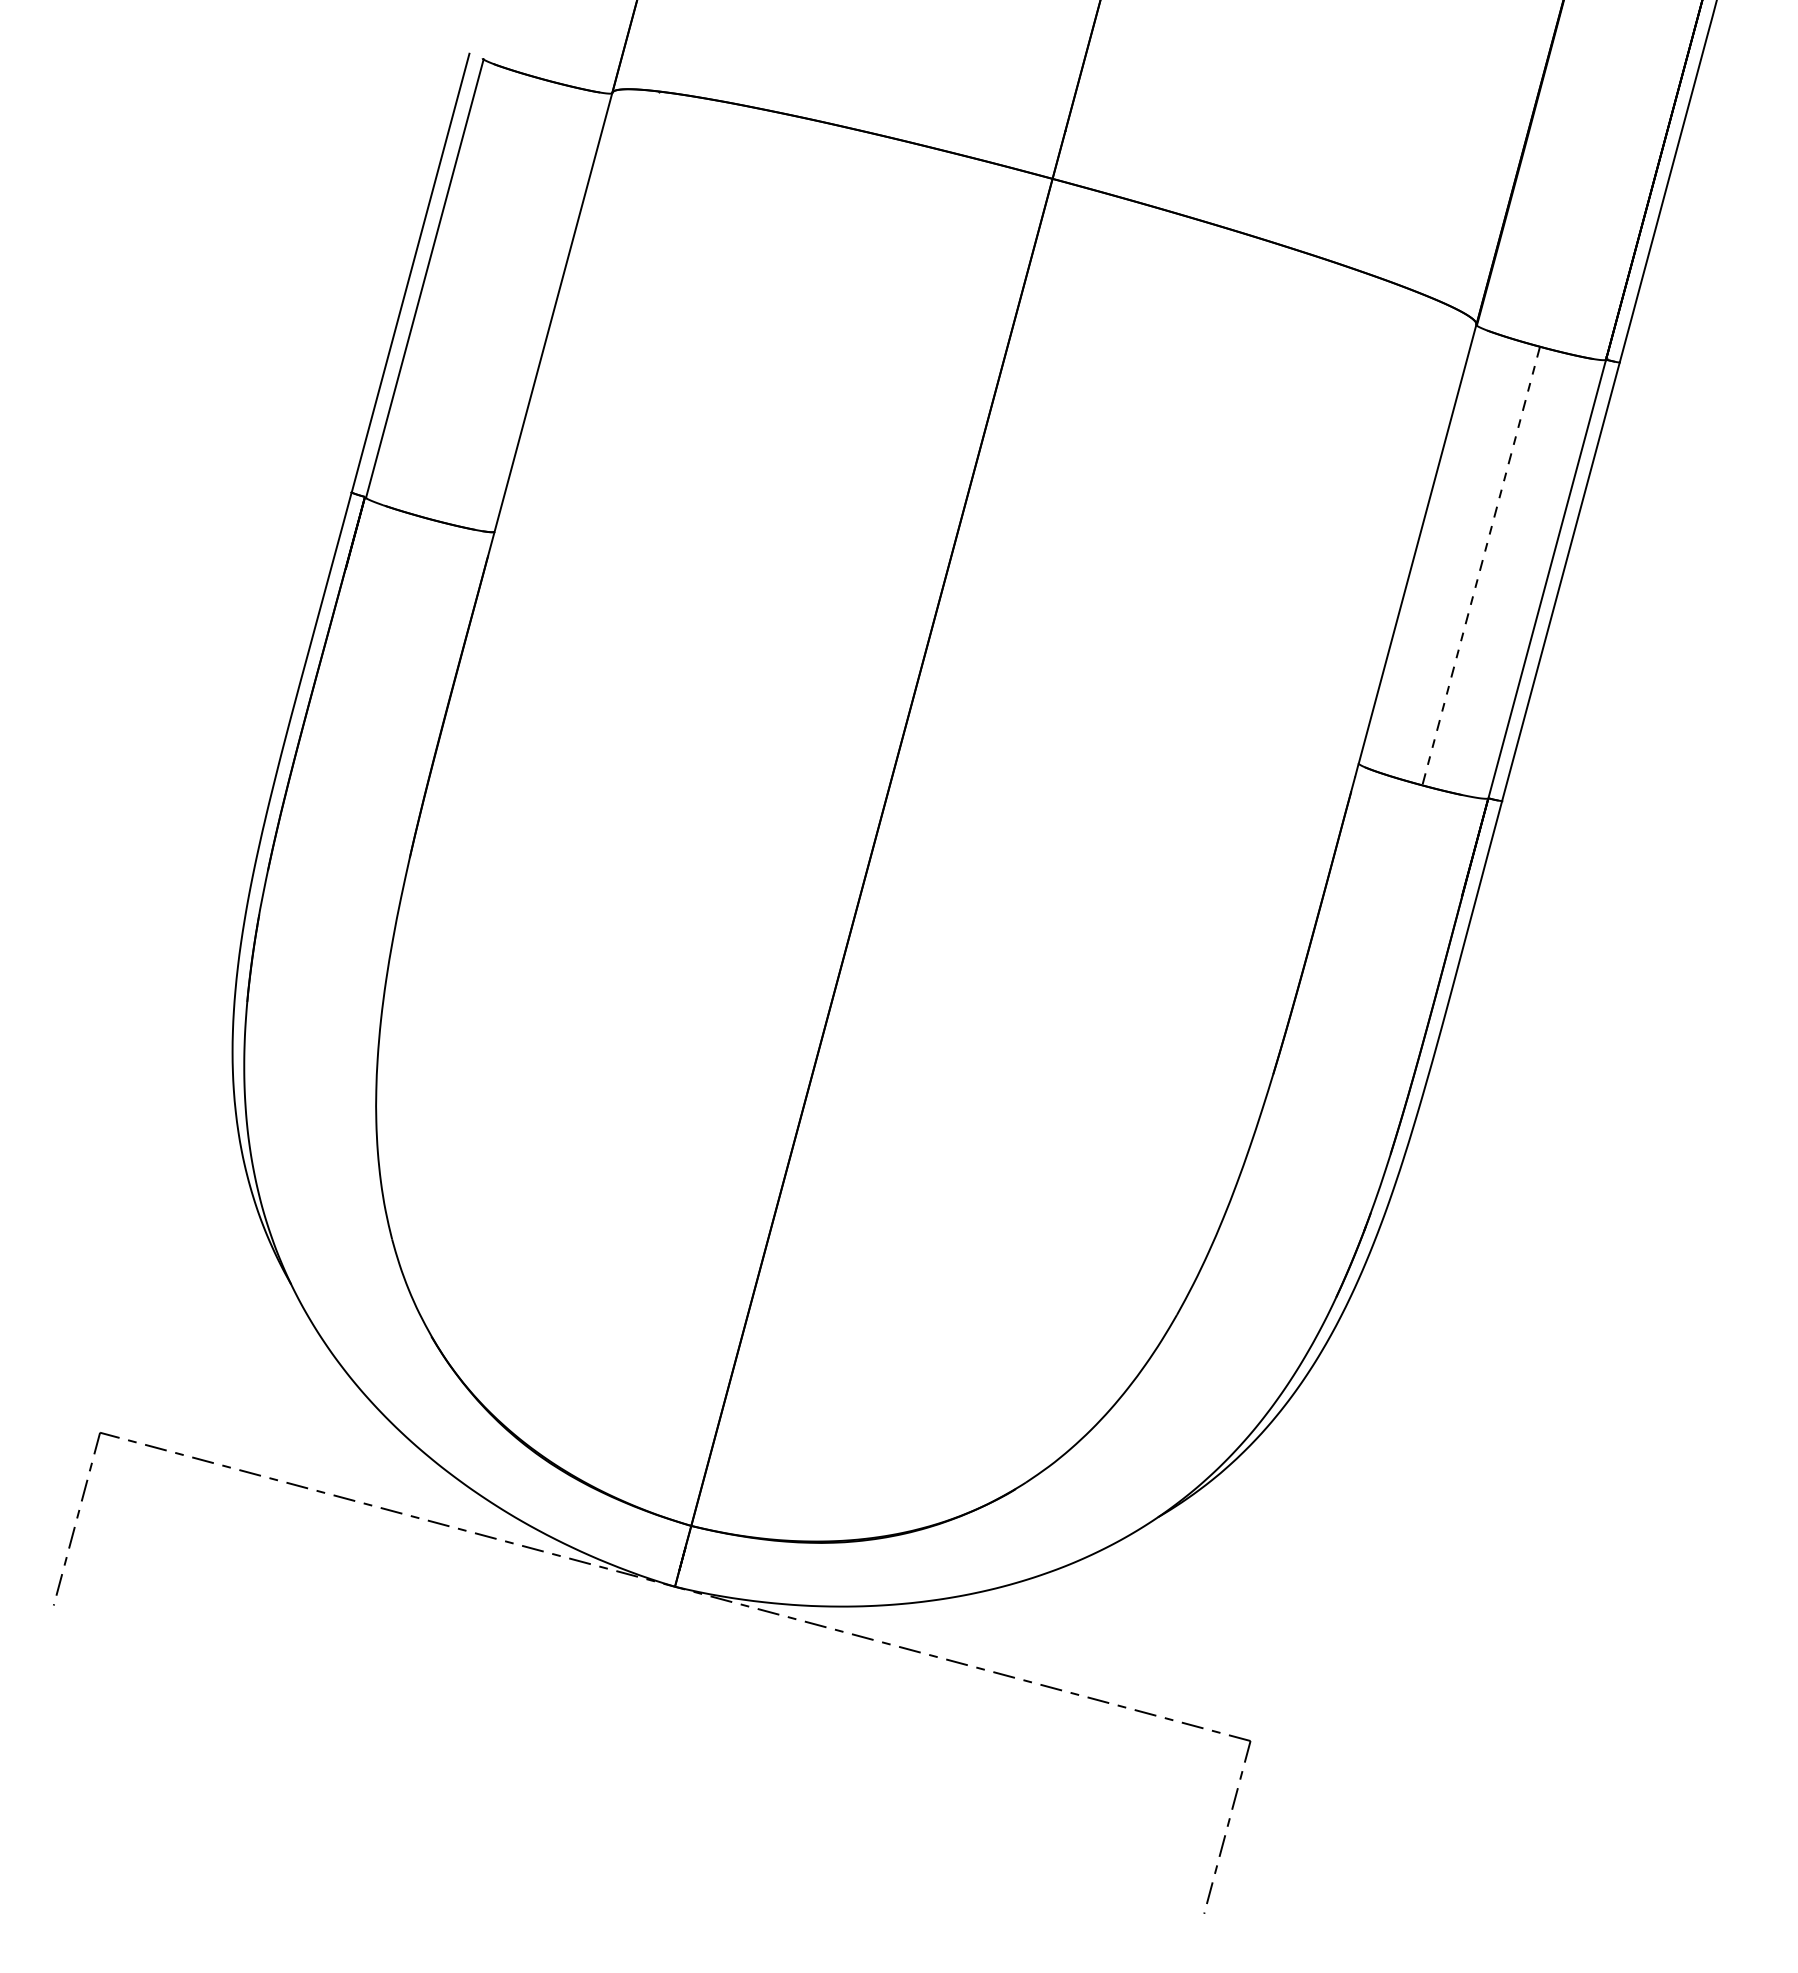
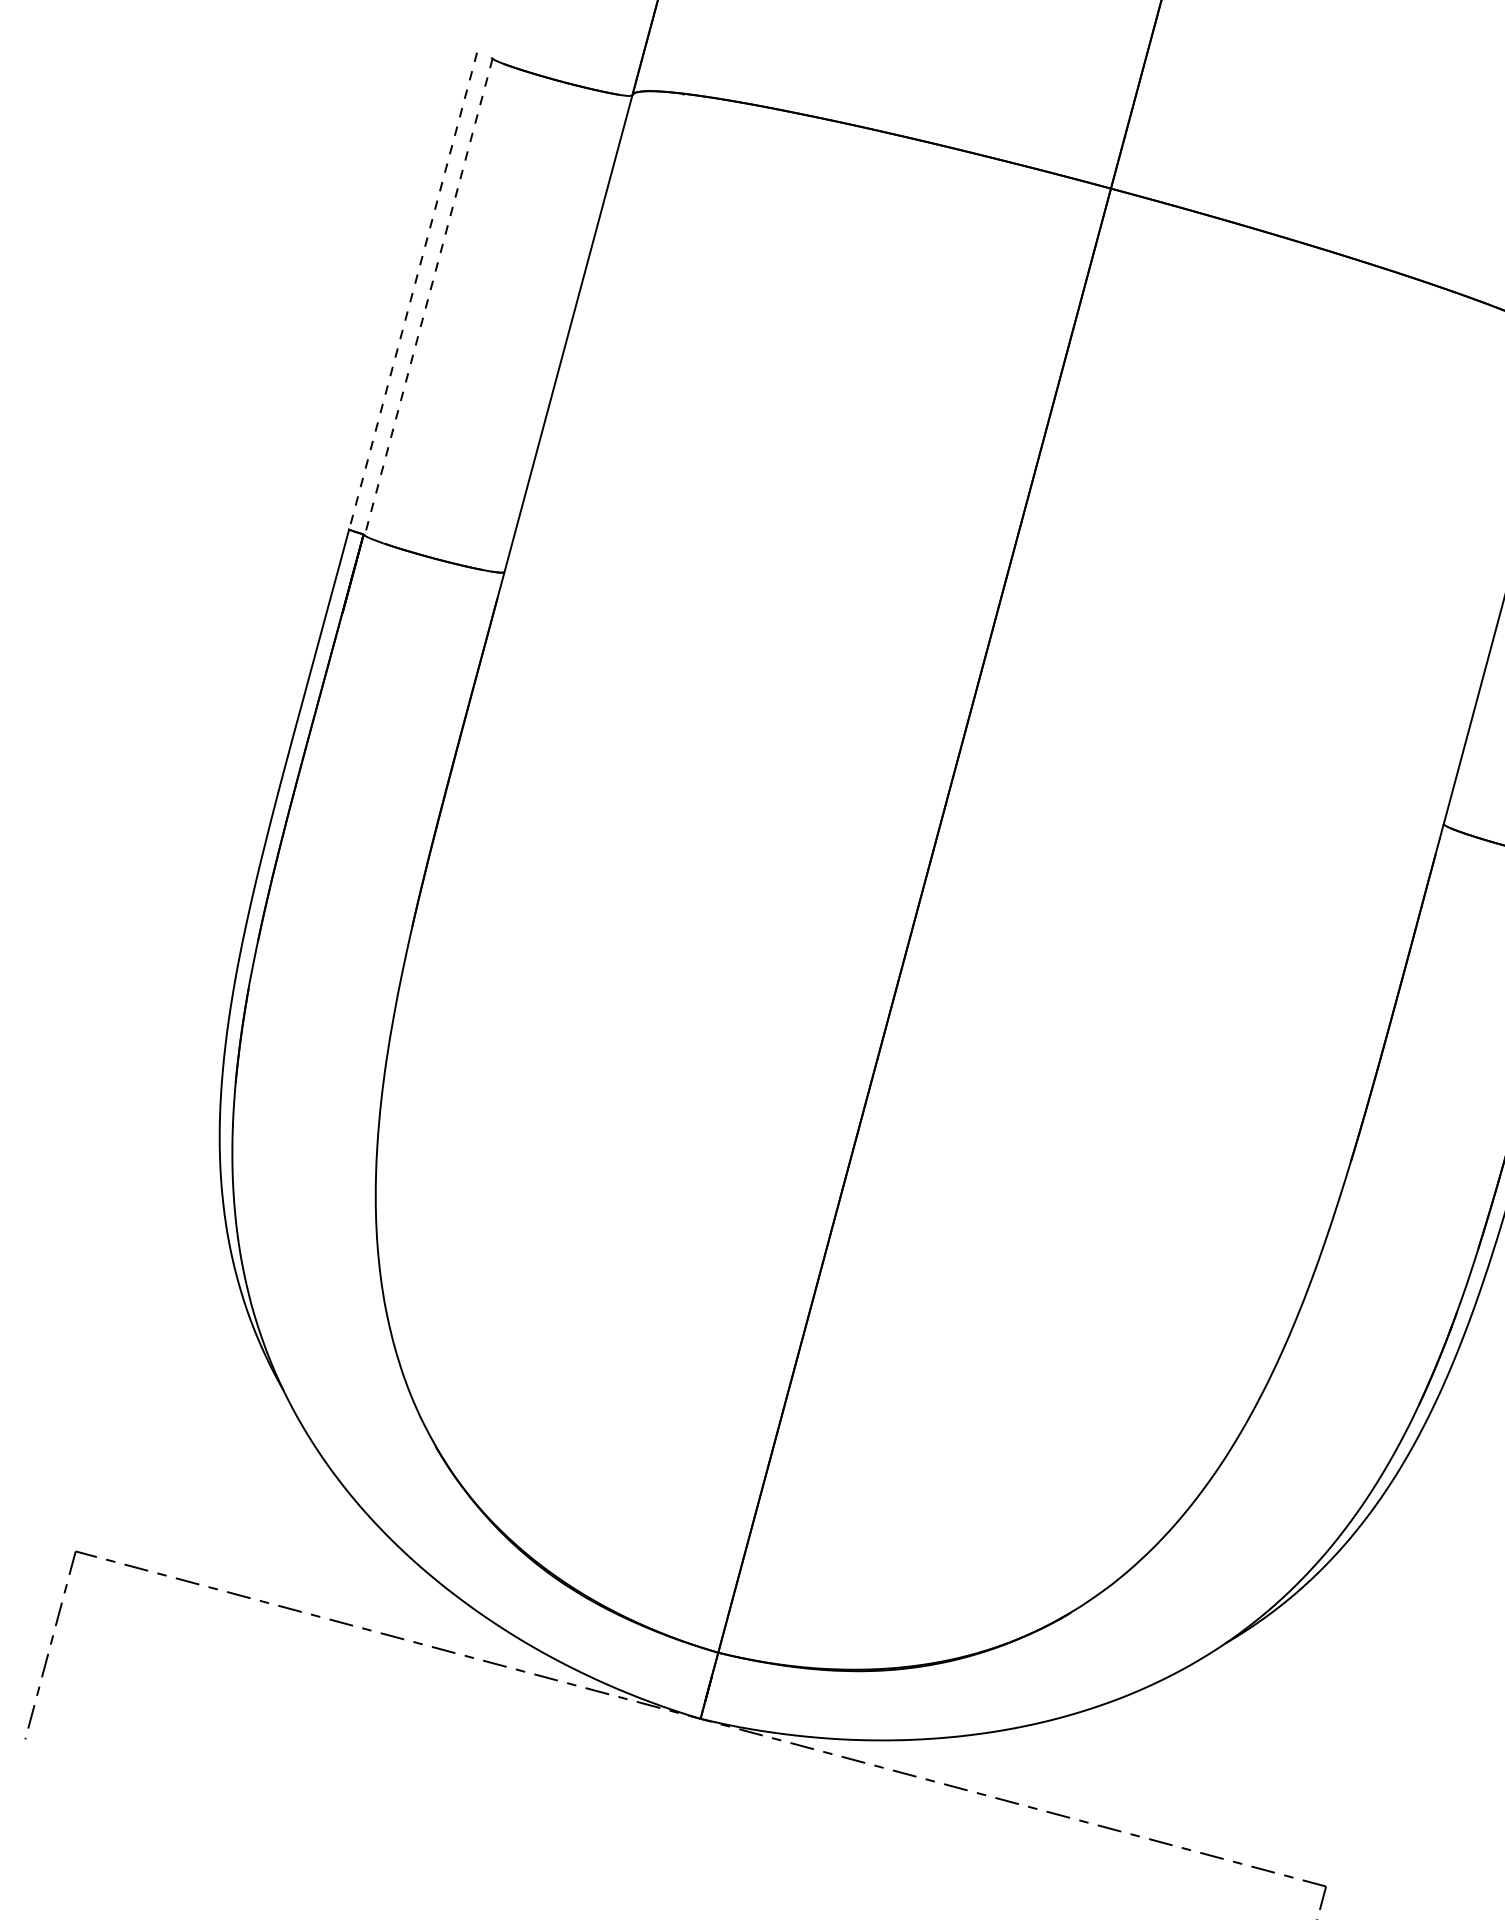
line: (410, 273) -> (413, 291), solid -> dashed
line: (424, 279) -> (428, 297), solid -> dashed

